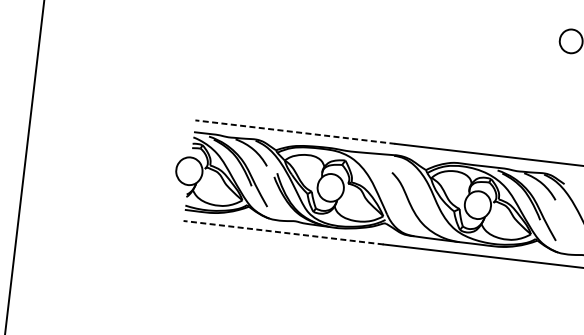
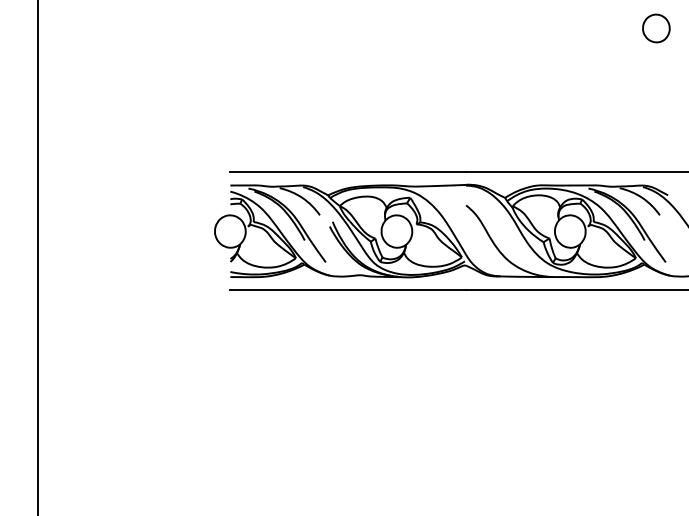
line: (295, 132) -> (348, 171), dashed -> solid
line: (283, 233) -> (348, 290), dashed -> solid

